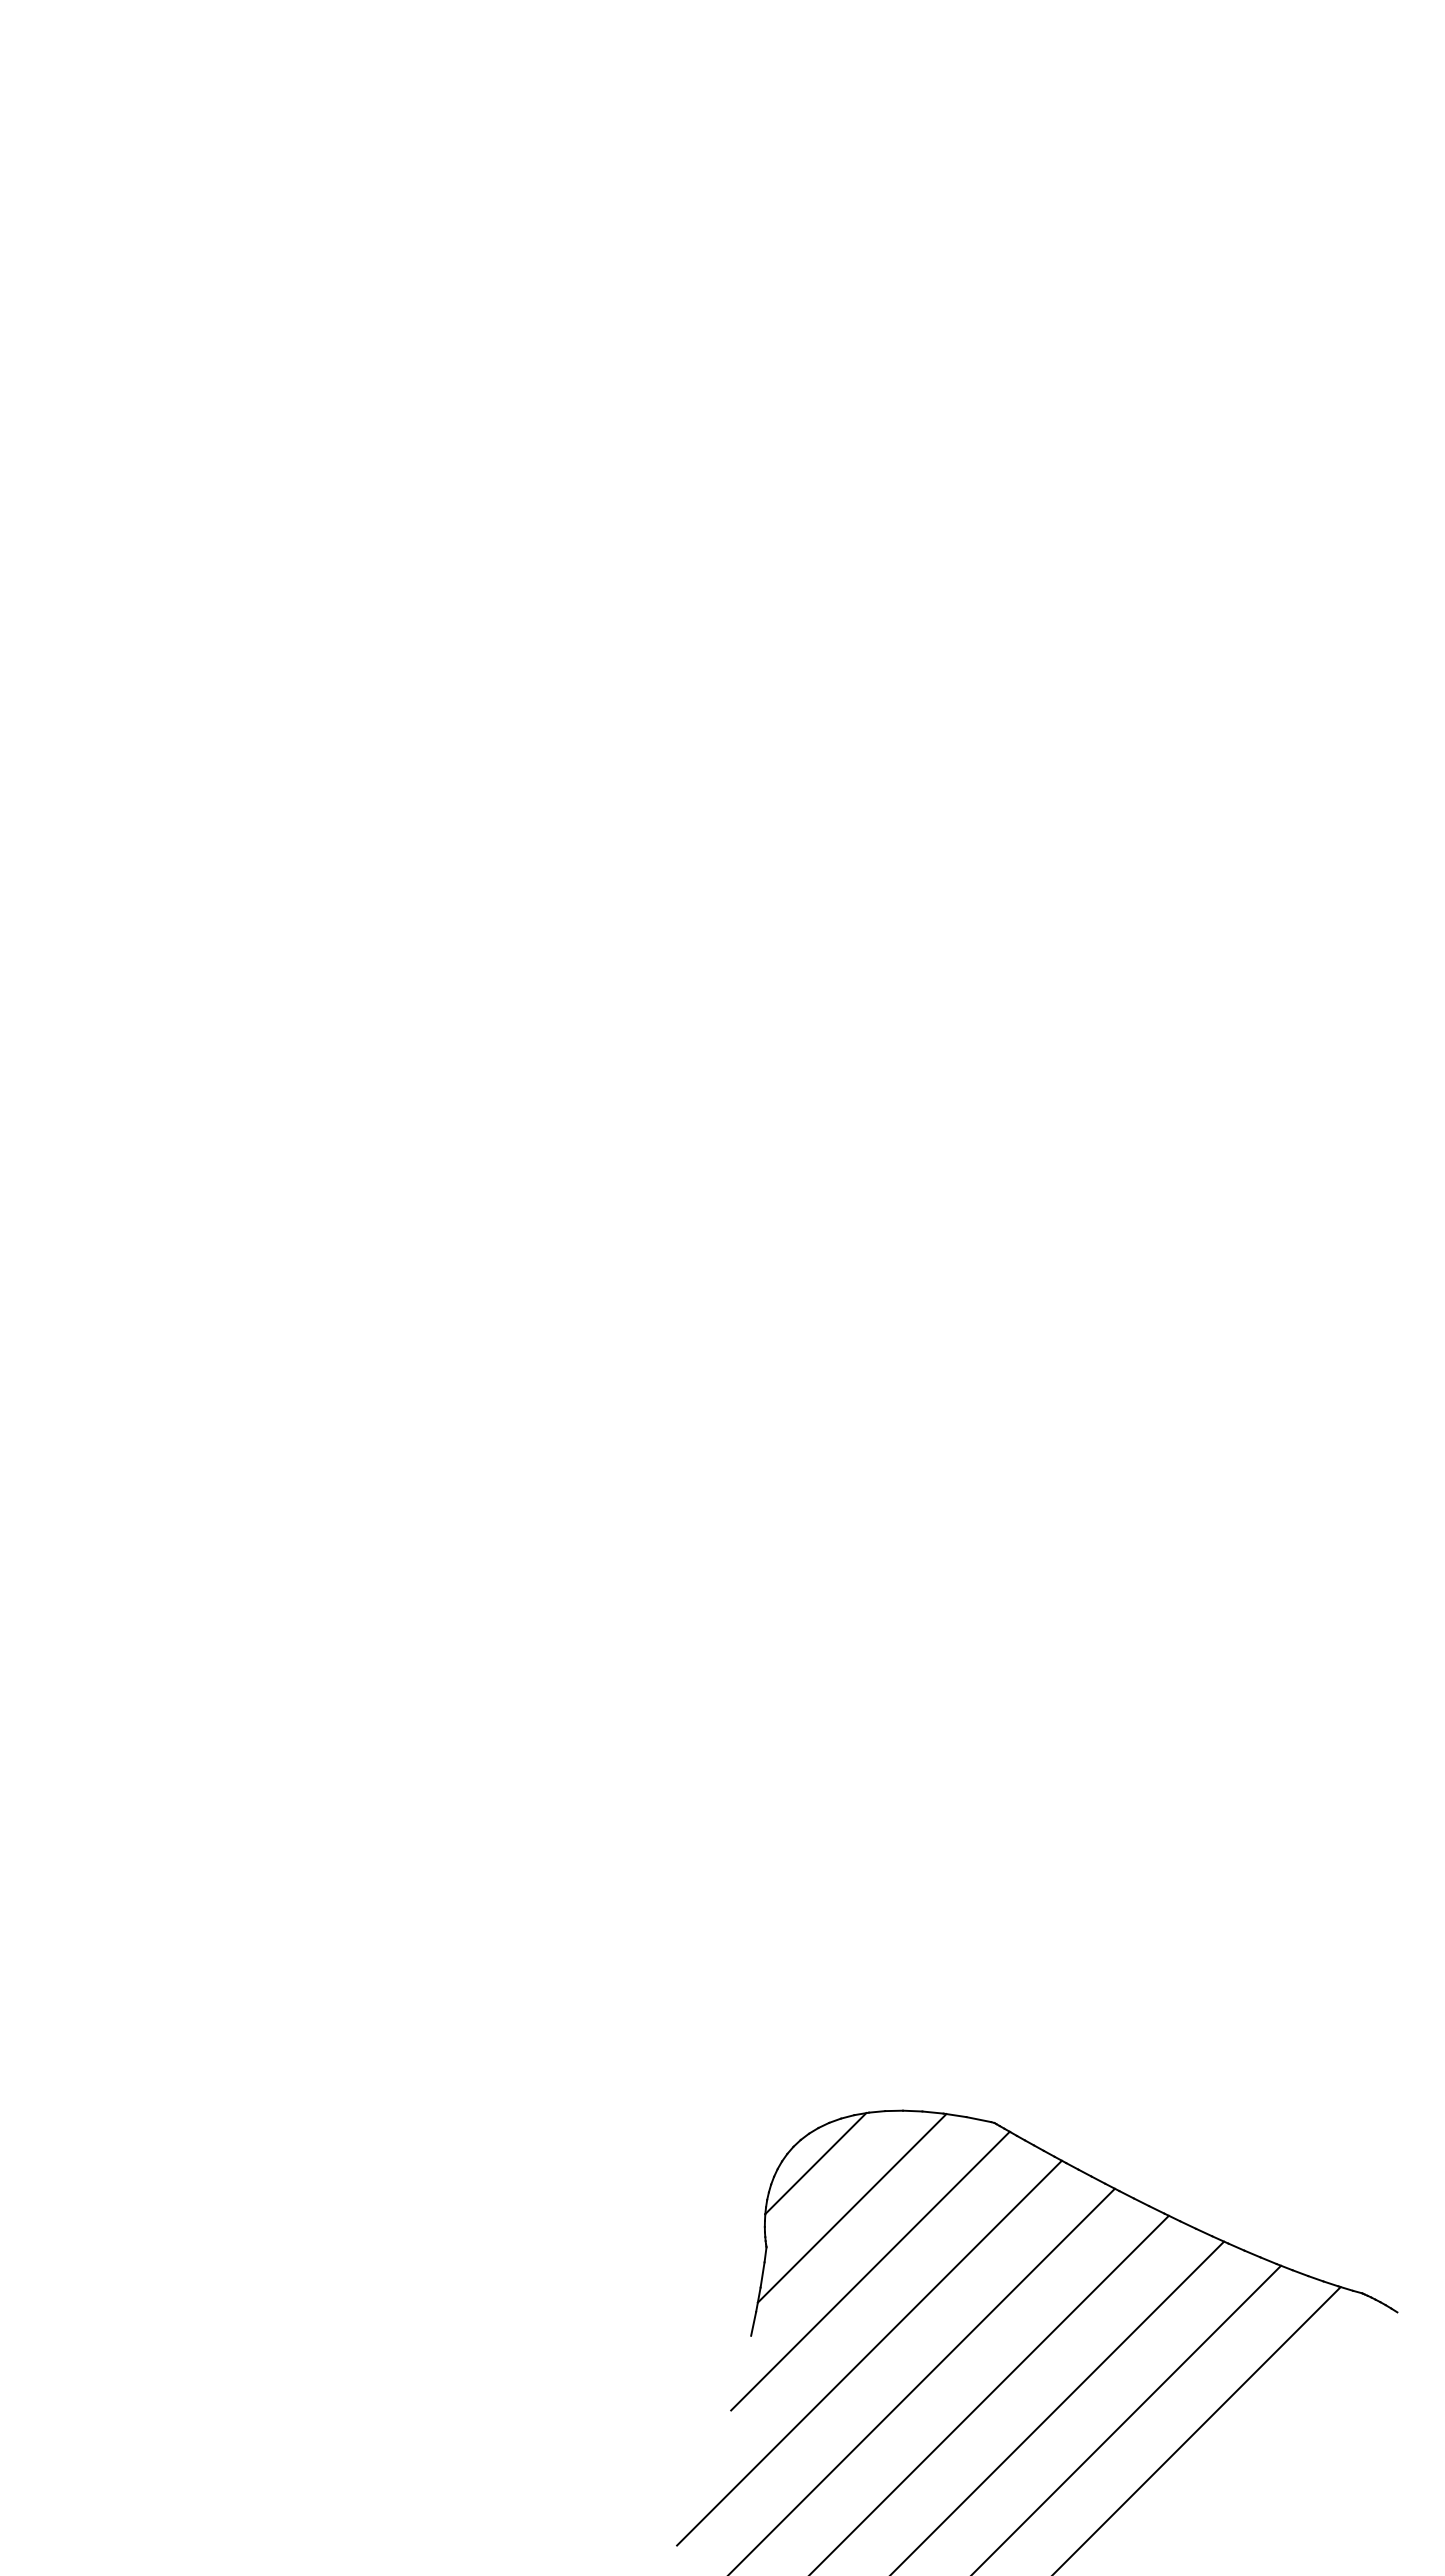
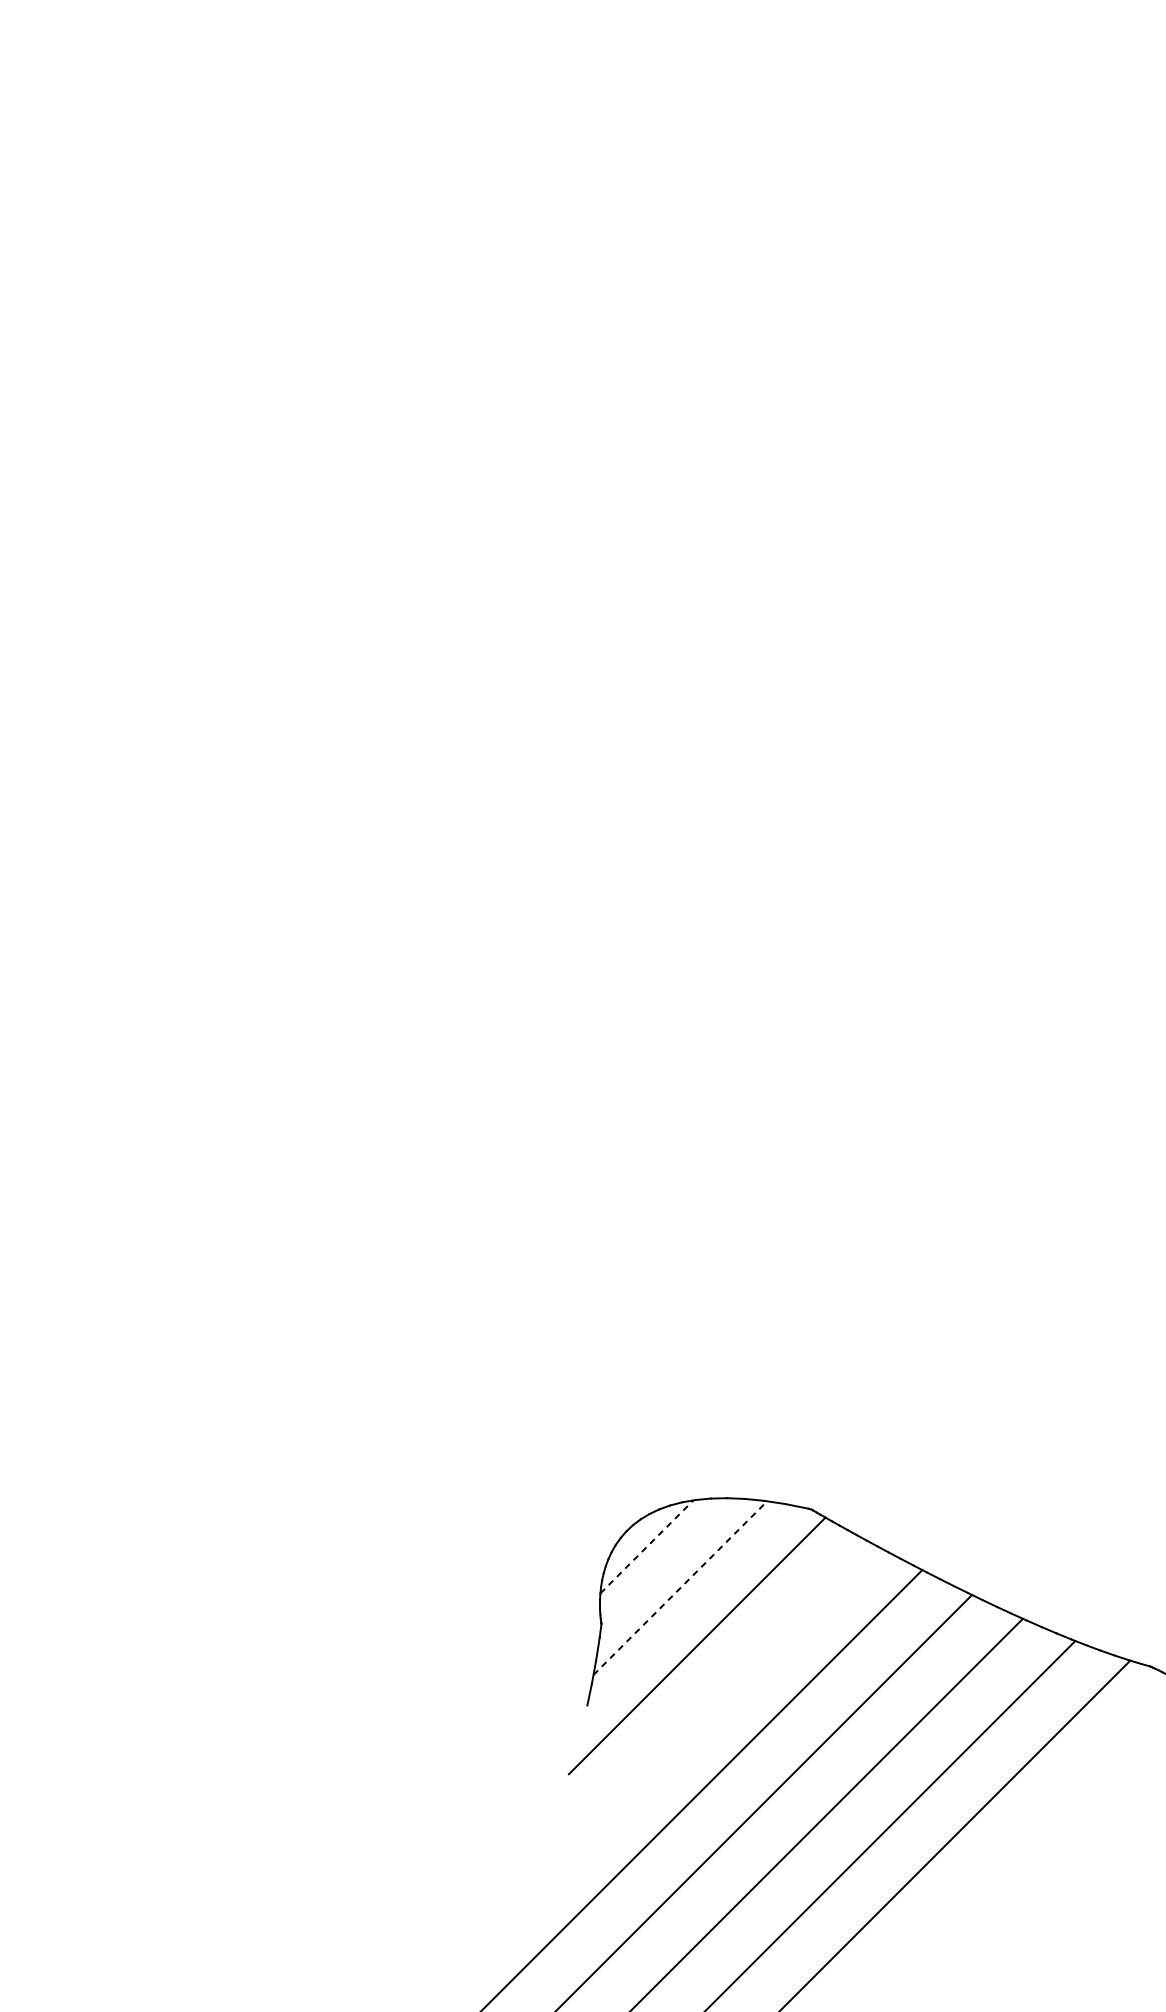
line: (816, 2163) -> (647, 1546), solid -> dashed
line: (852, 2208) -> (680, 1588), solid -> dashed
line: (869, 2352) -> (696, 1720), removed

